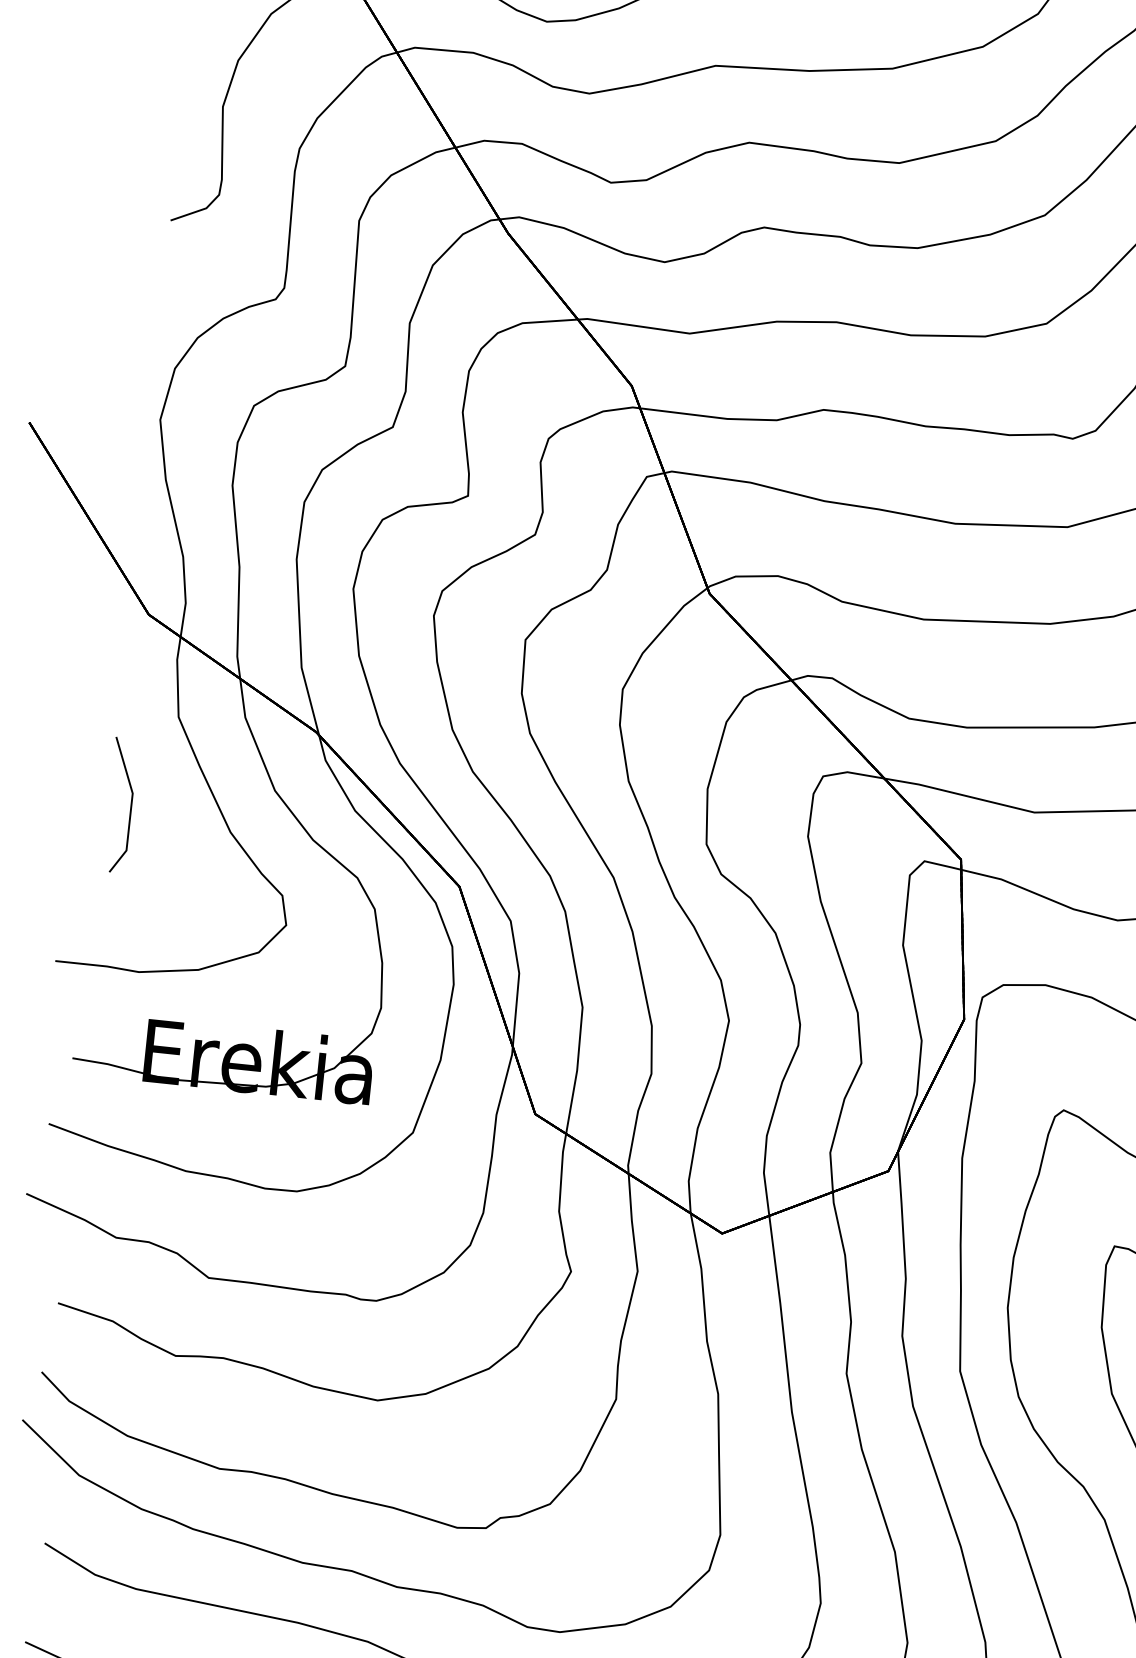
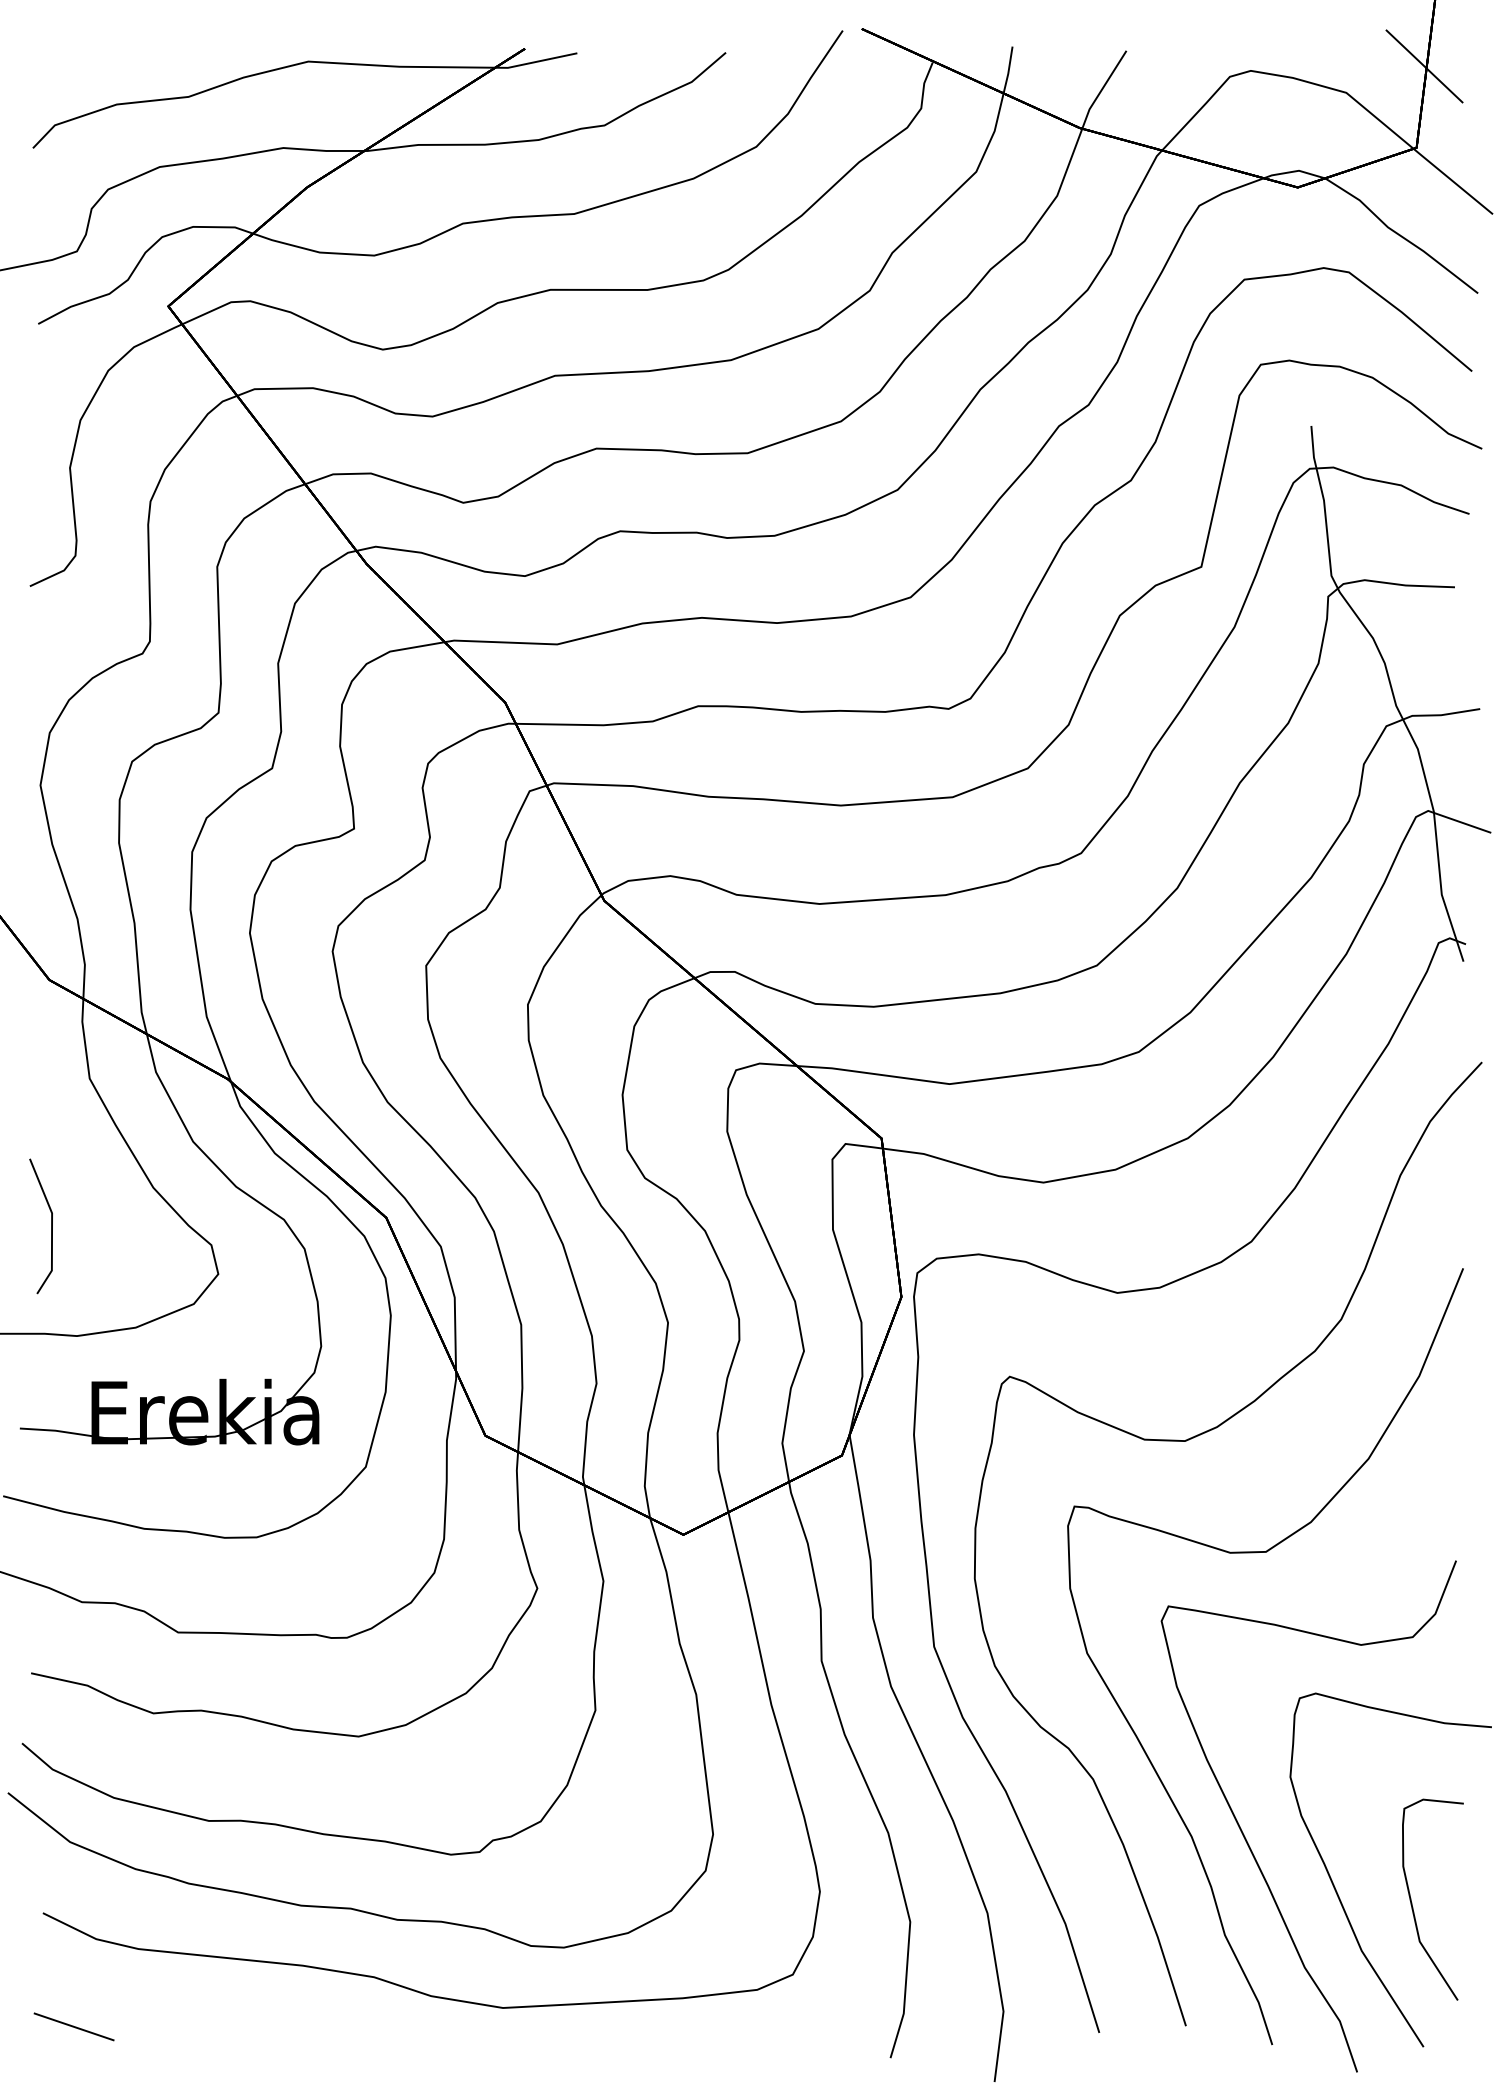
line: (130, 806) -> (51, 1226), moved

